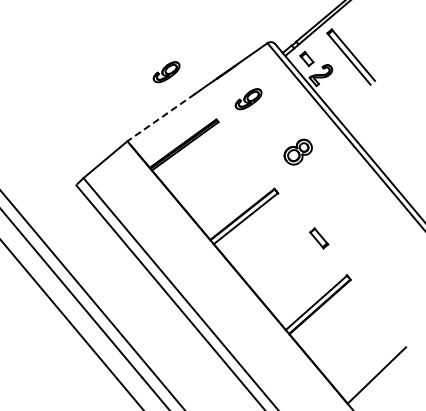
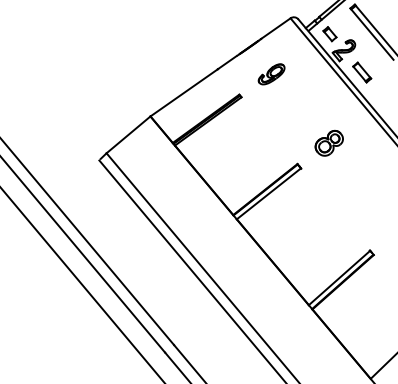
part: (166, 72) -> (189, 47), removed
line: (160, 117) -> (183, 92), dashed -> solid
part: (297, 151) -> (328, 142), moved
part: (319, 238) -> (362, 72), moved

